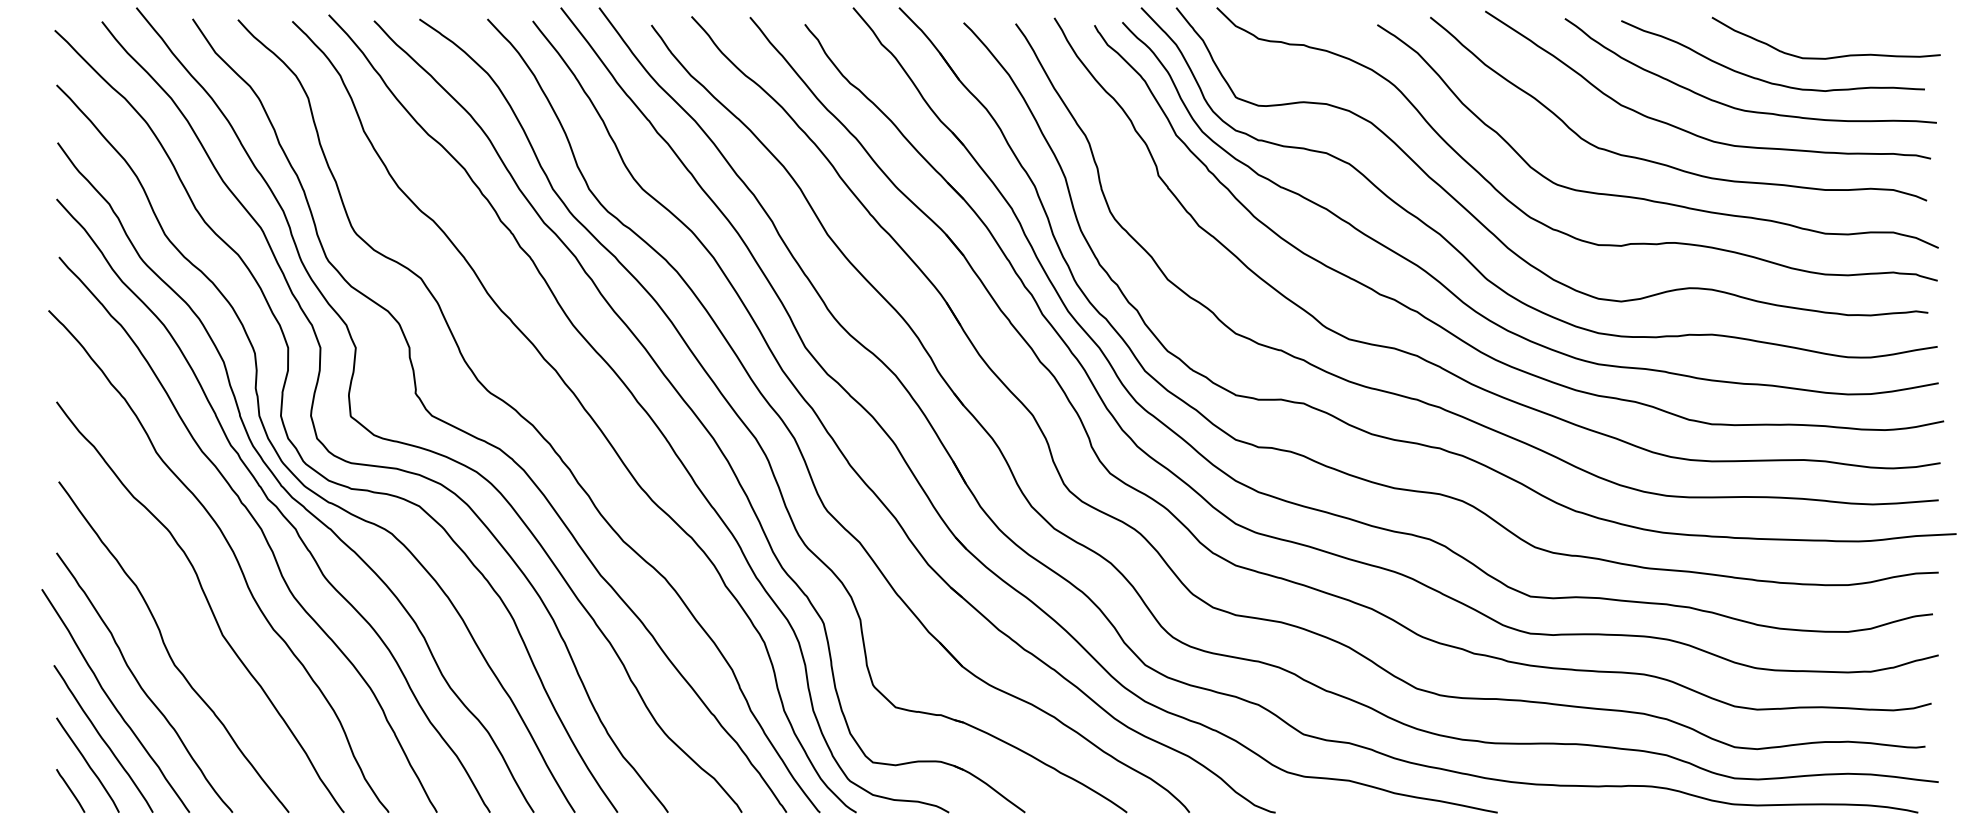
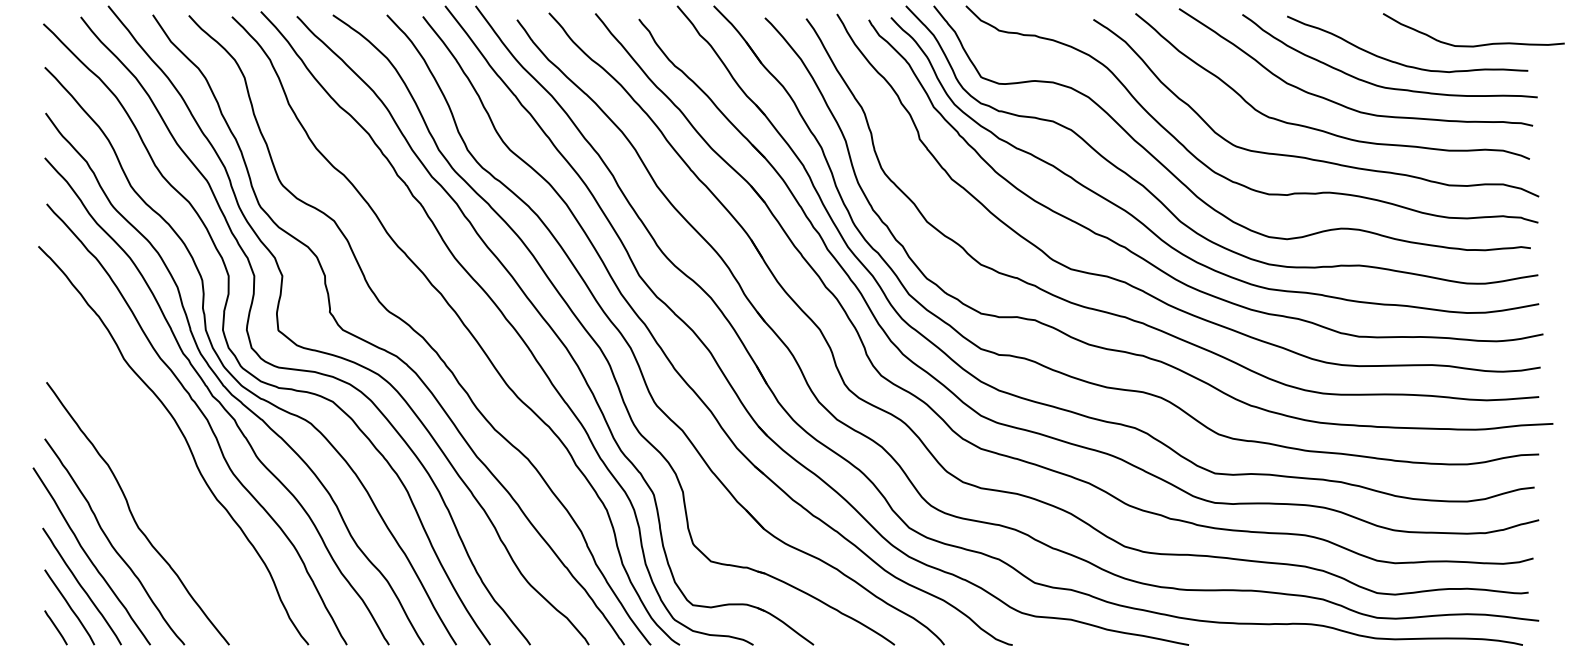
curve: (1832, 56) -> (1478, 44), moved
curve: (207, 604) -> (164, 479), removed

